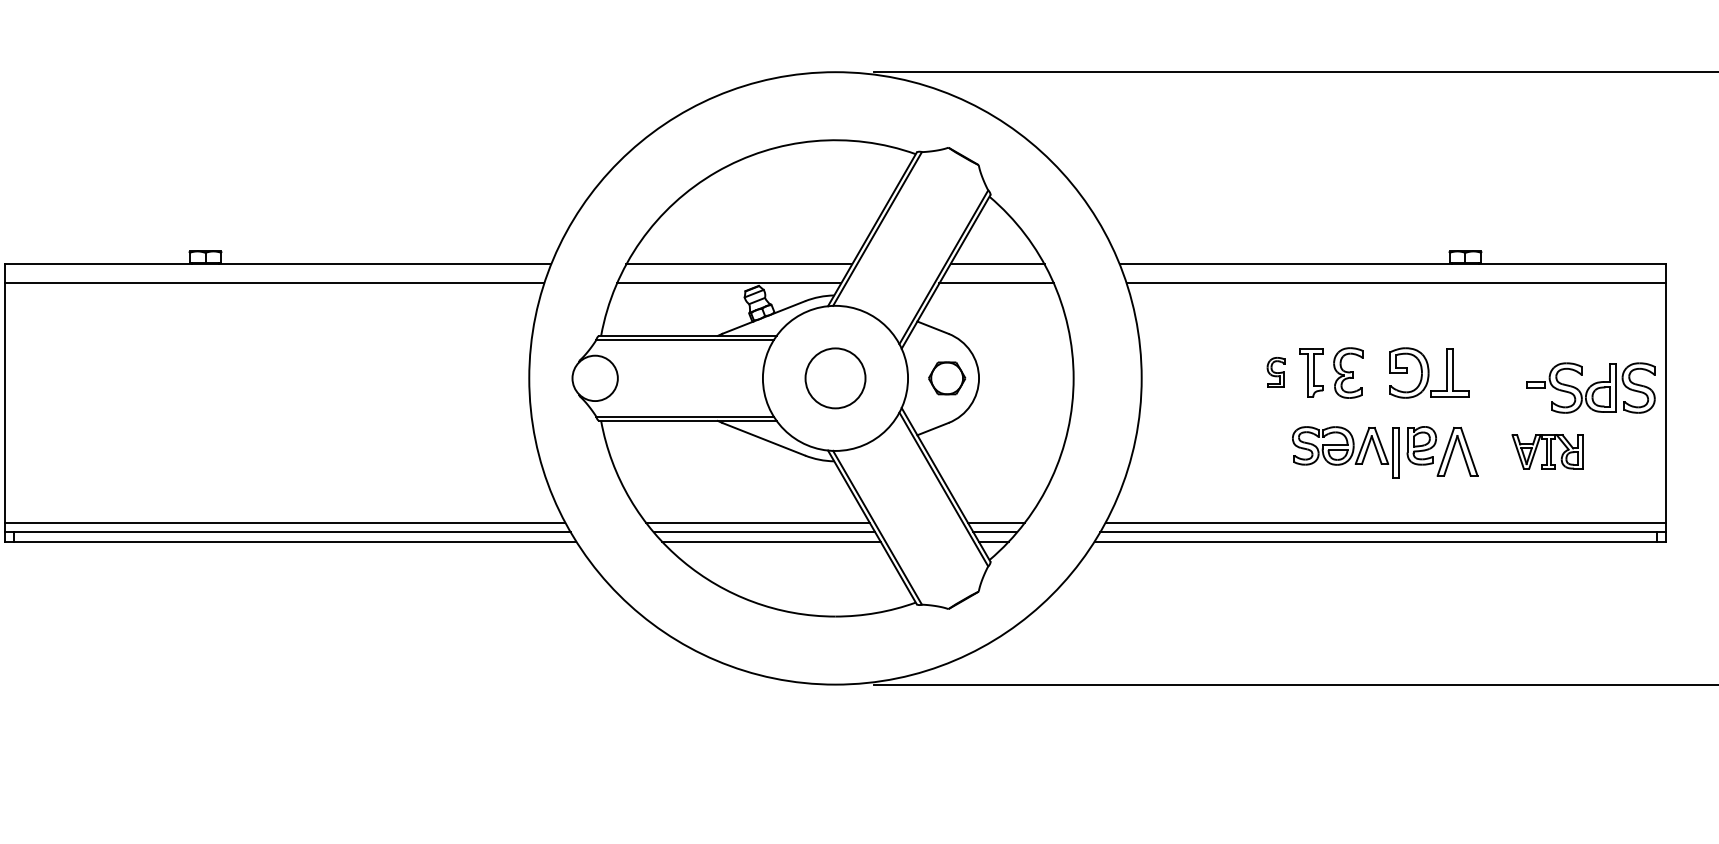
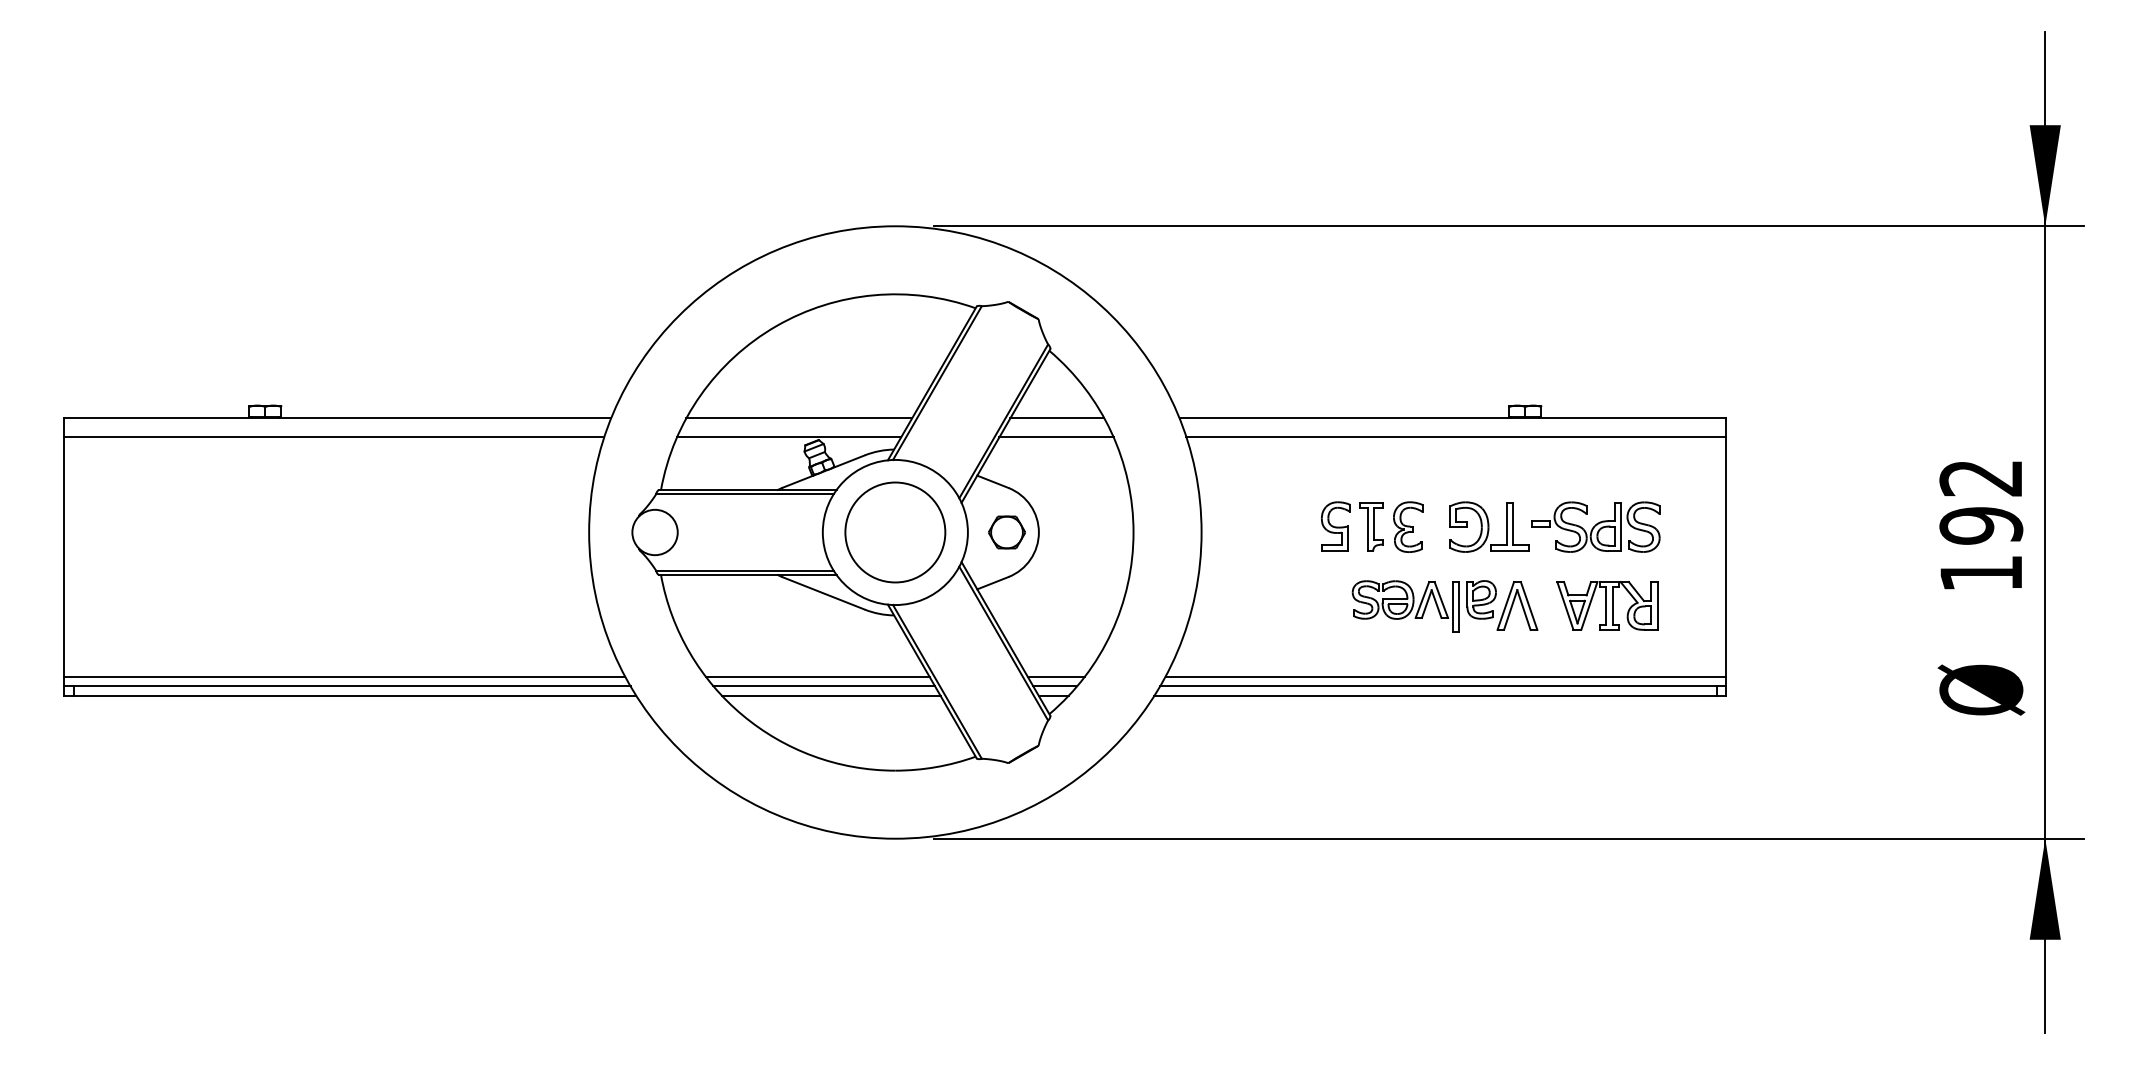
part: (1275, 372) -> (1335, 526), size x1.67
circle: (835, 378) -> (895, 532), size x1.67
part: (1590, 387) -> (1595, 526), moved
part: (1547, 451) -> (1607, 605), size x1.43

